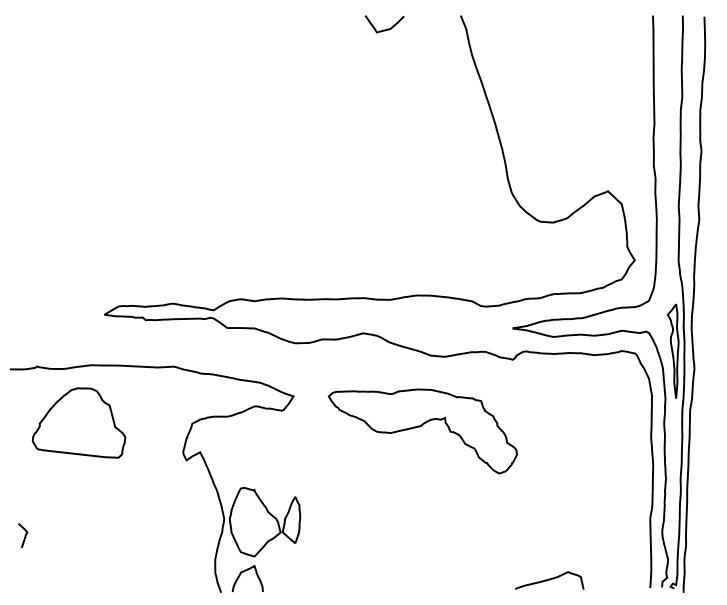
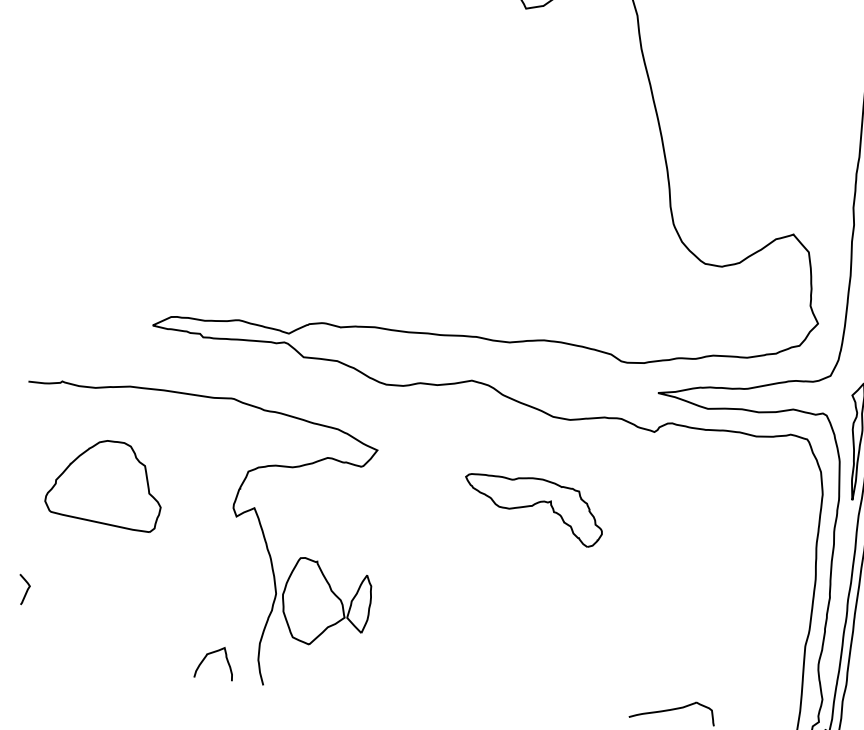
part: (78, 422) -> (104, 483), moved
part: (422, 431) -> (533, 509), size x0.6
curve: (246, 571) -> (214, 653), moved

